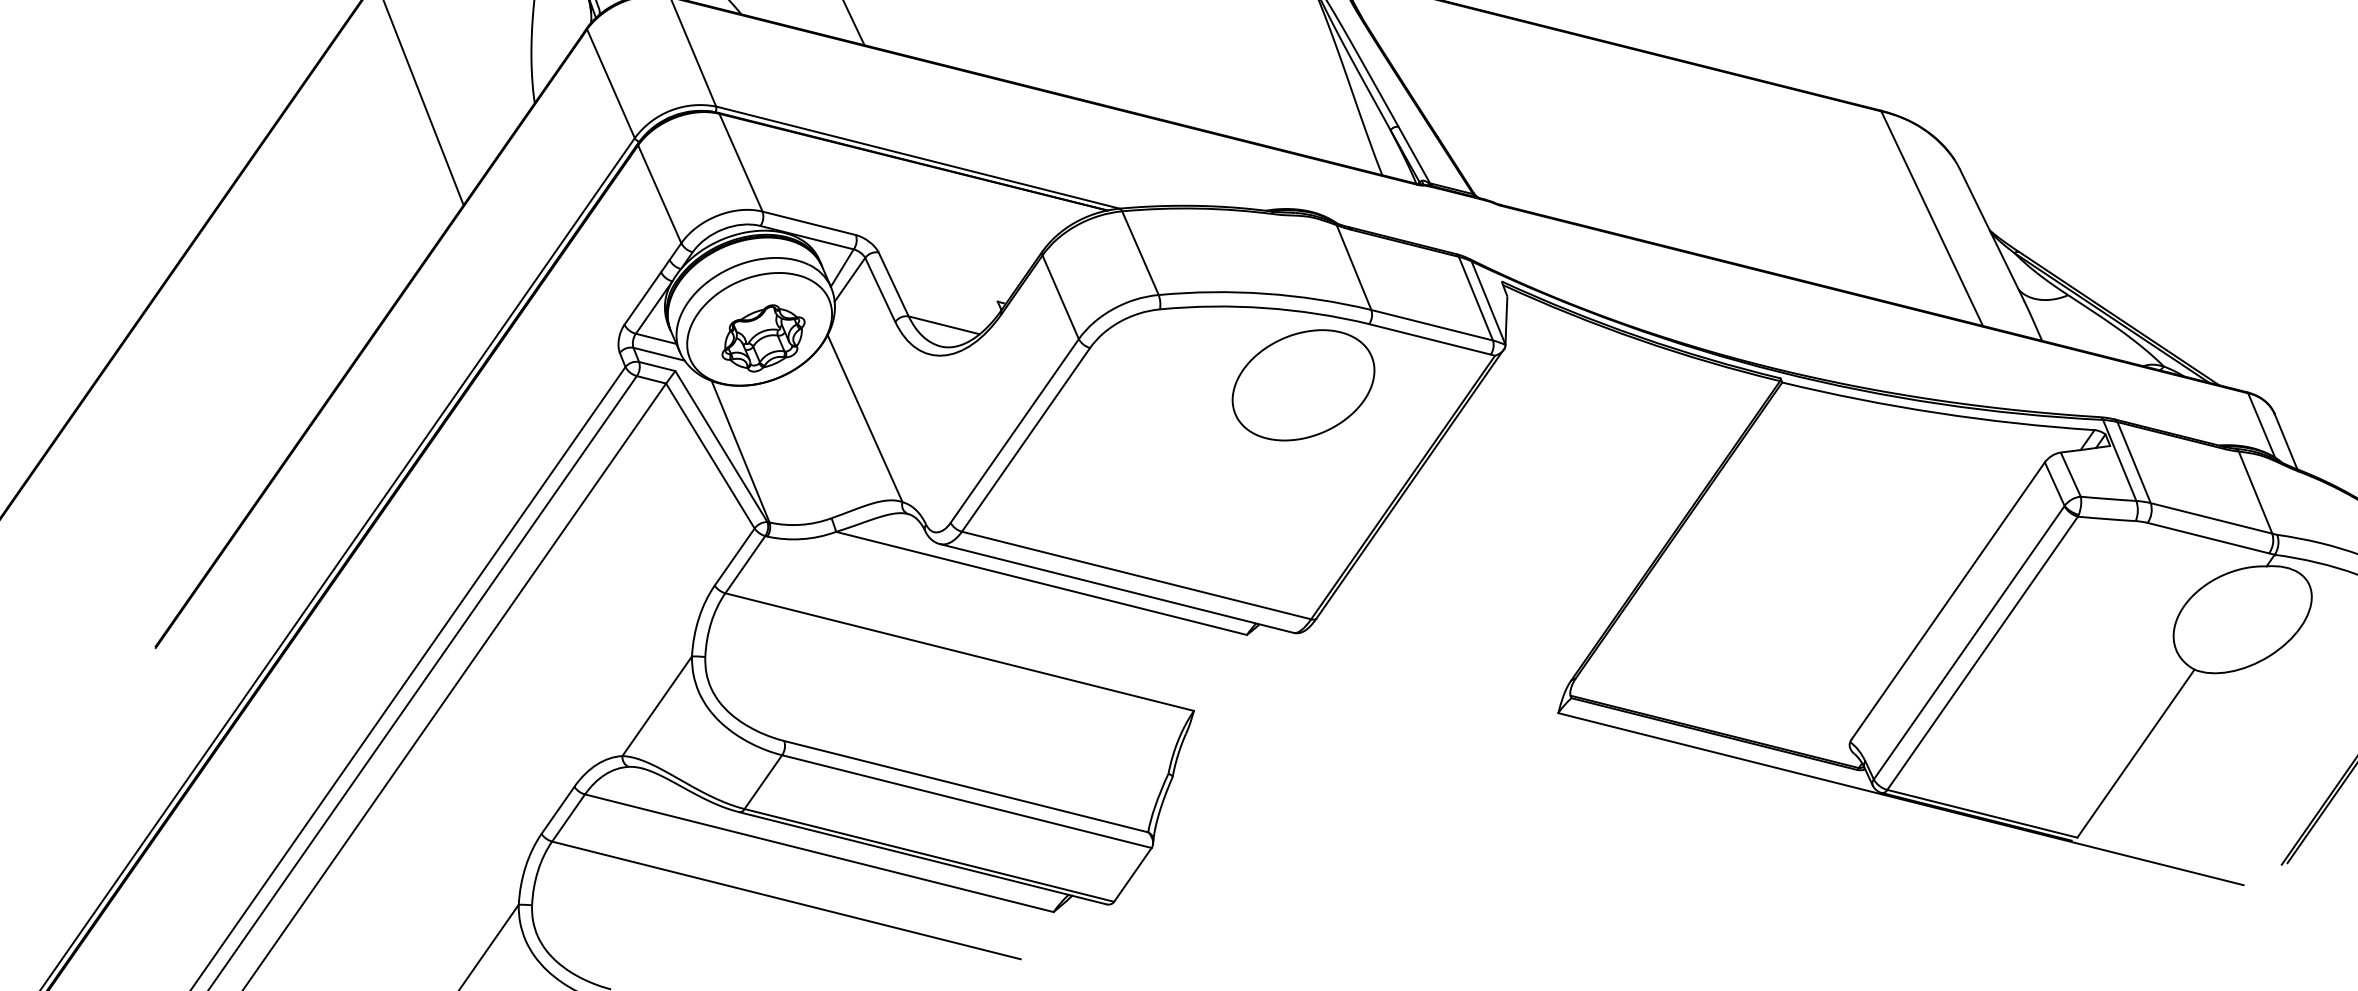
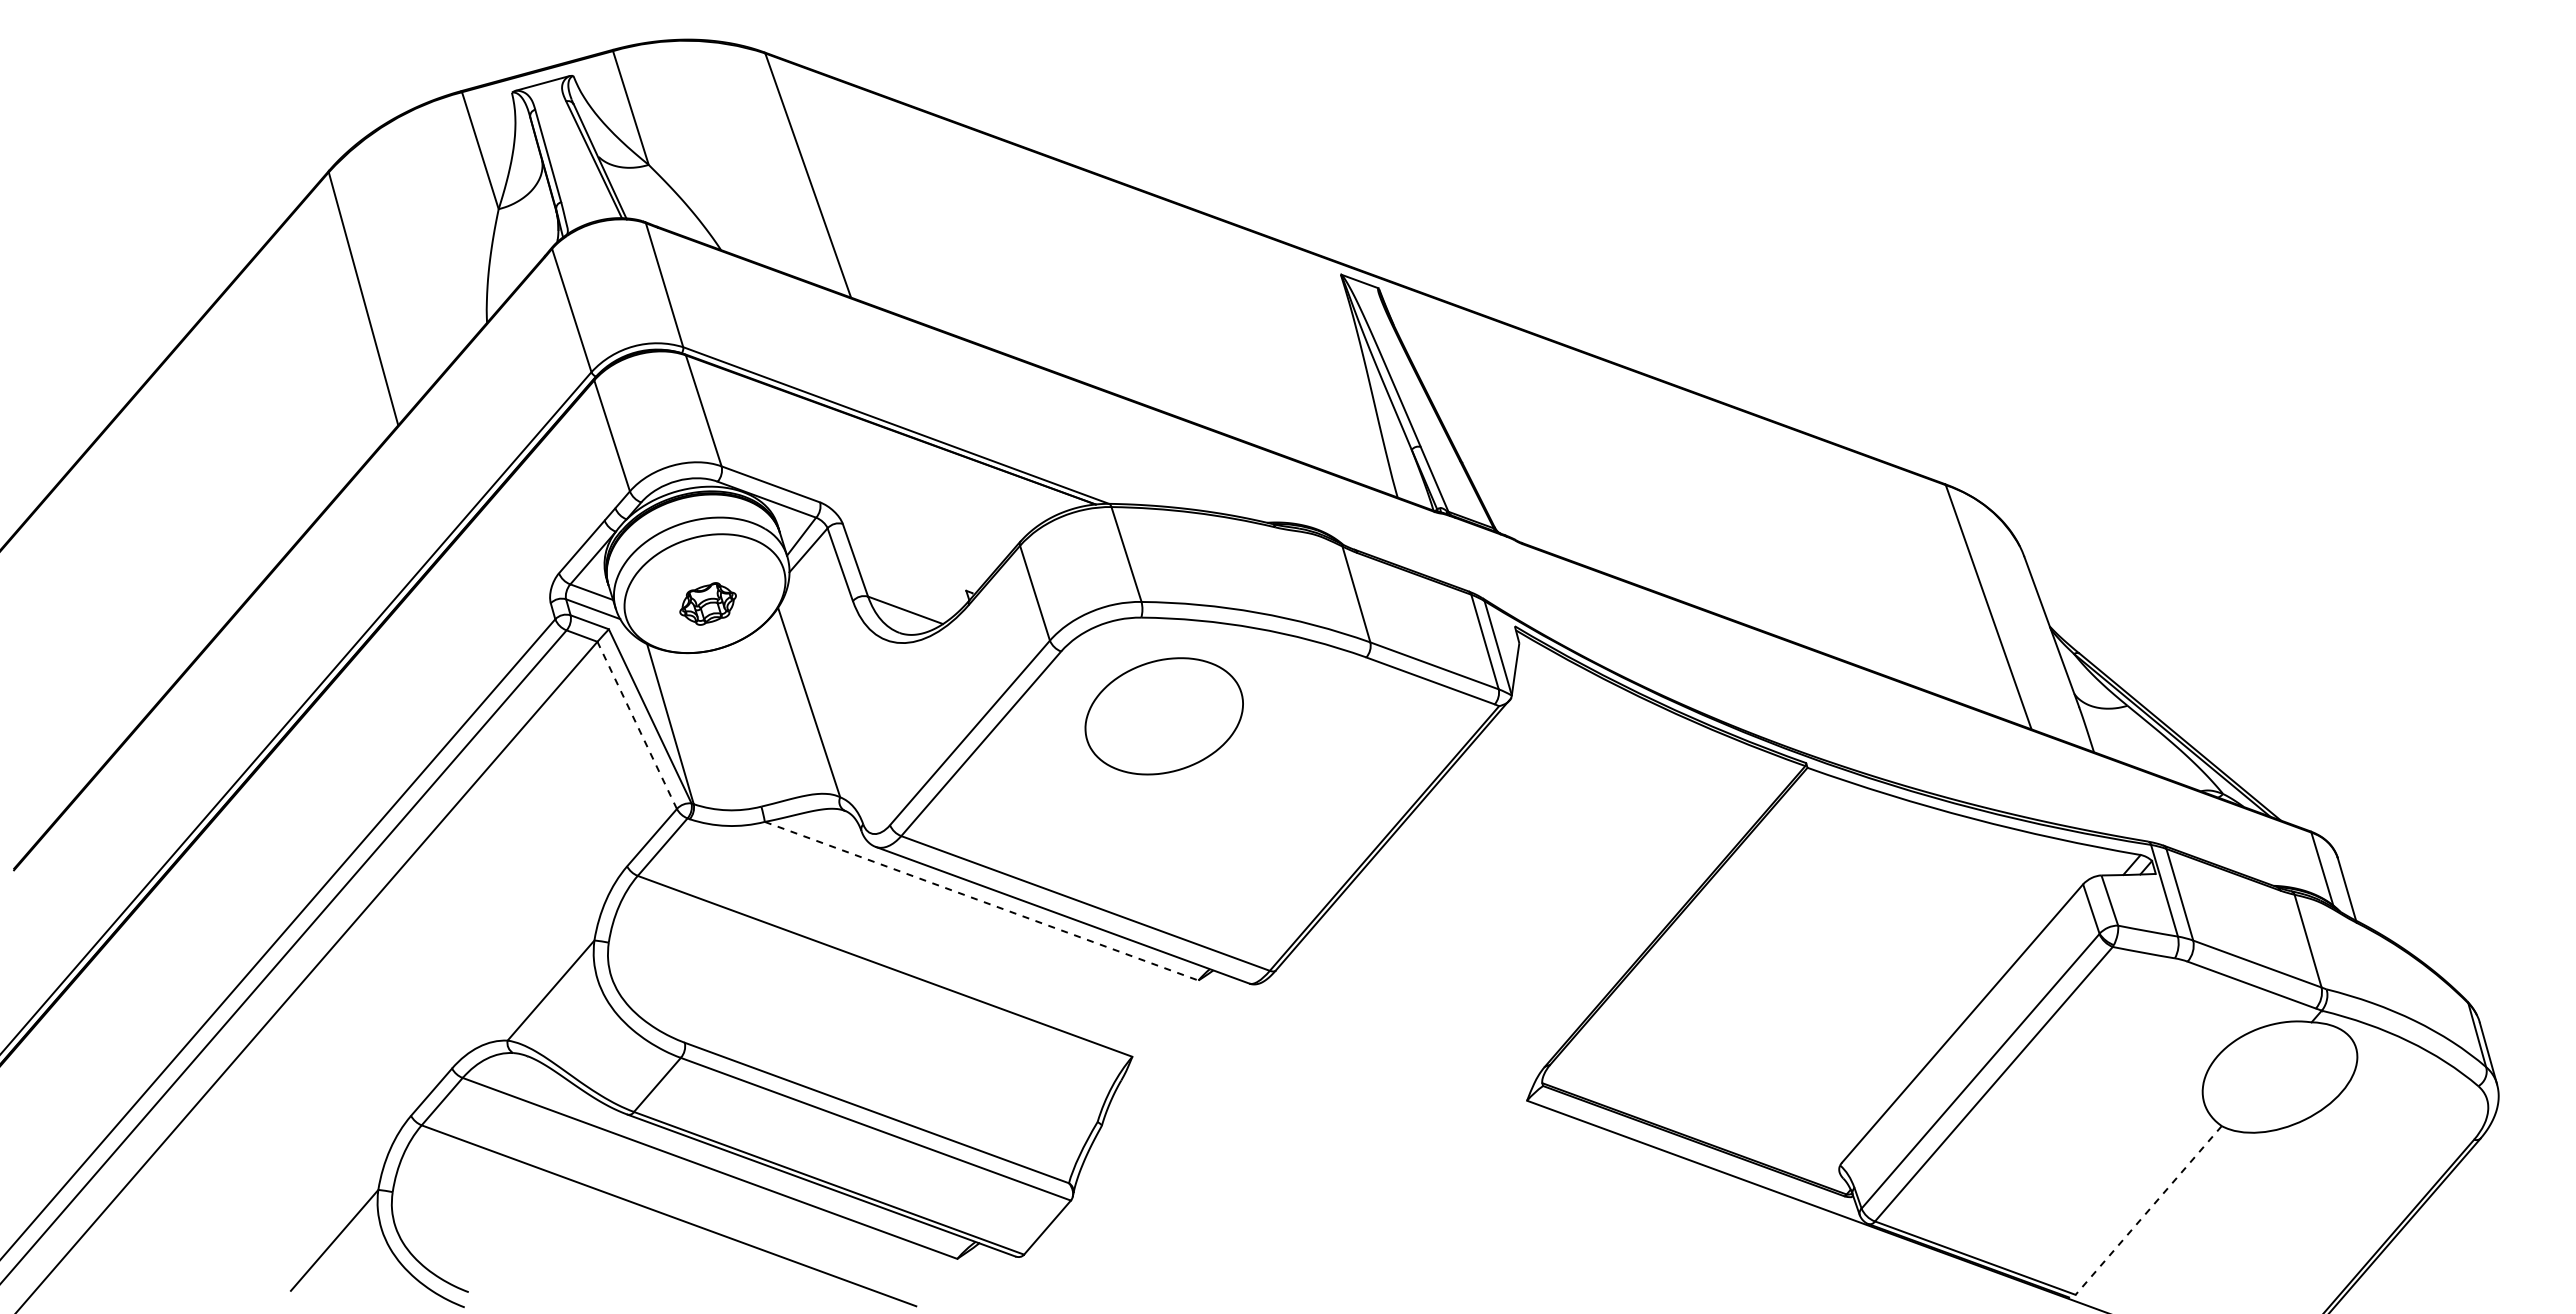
part: (762, 338) -> (707, 603), size x0.6
part: (1302, 385) -> (1163, 716), moved
line: (710, 456) -> (637, 725), solid -> dashed
line: (1041, 583) -> (981, 901), solid -> dashed
line: (2135, 753) -> (2148, 1210), solid -> dashed

